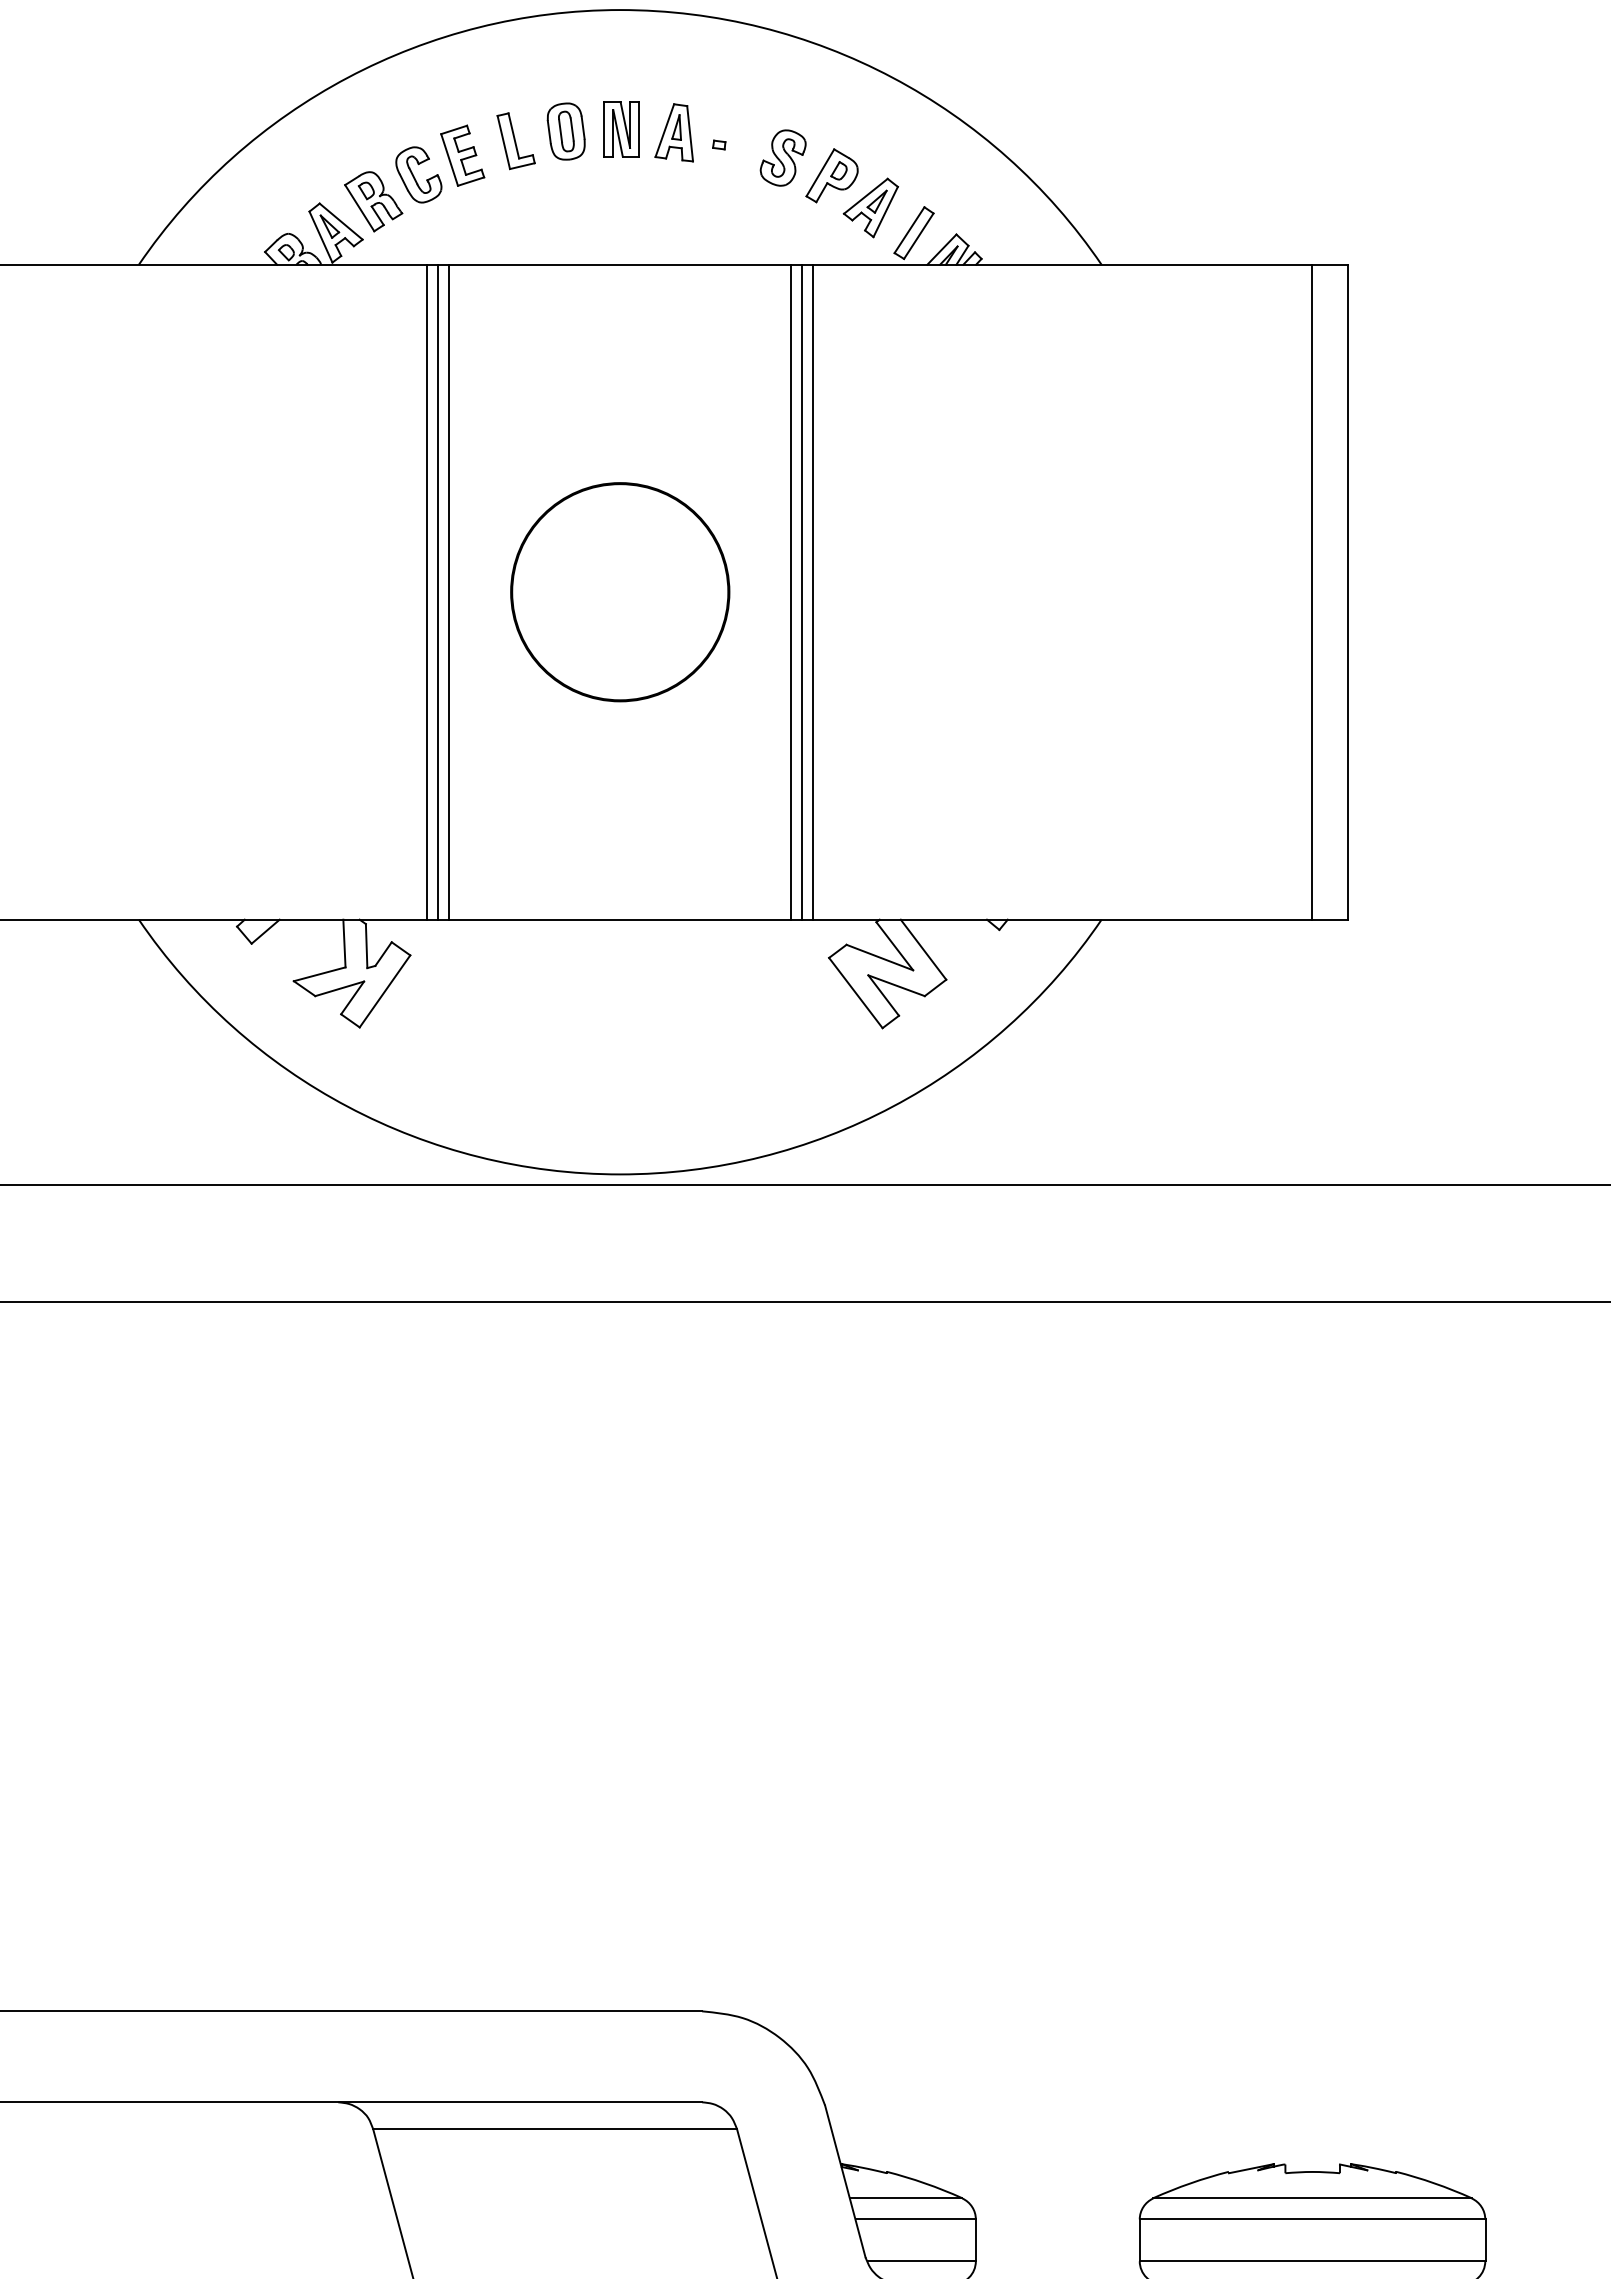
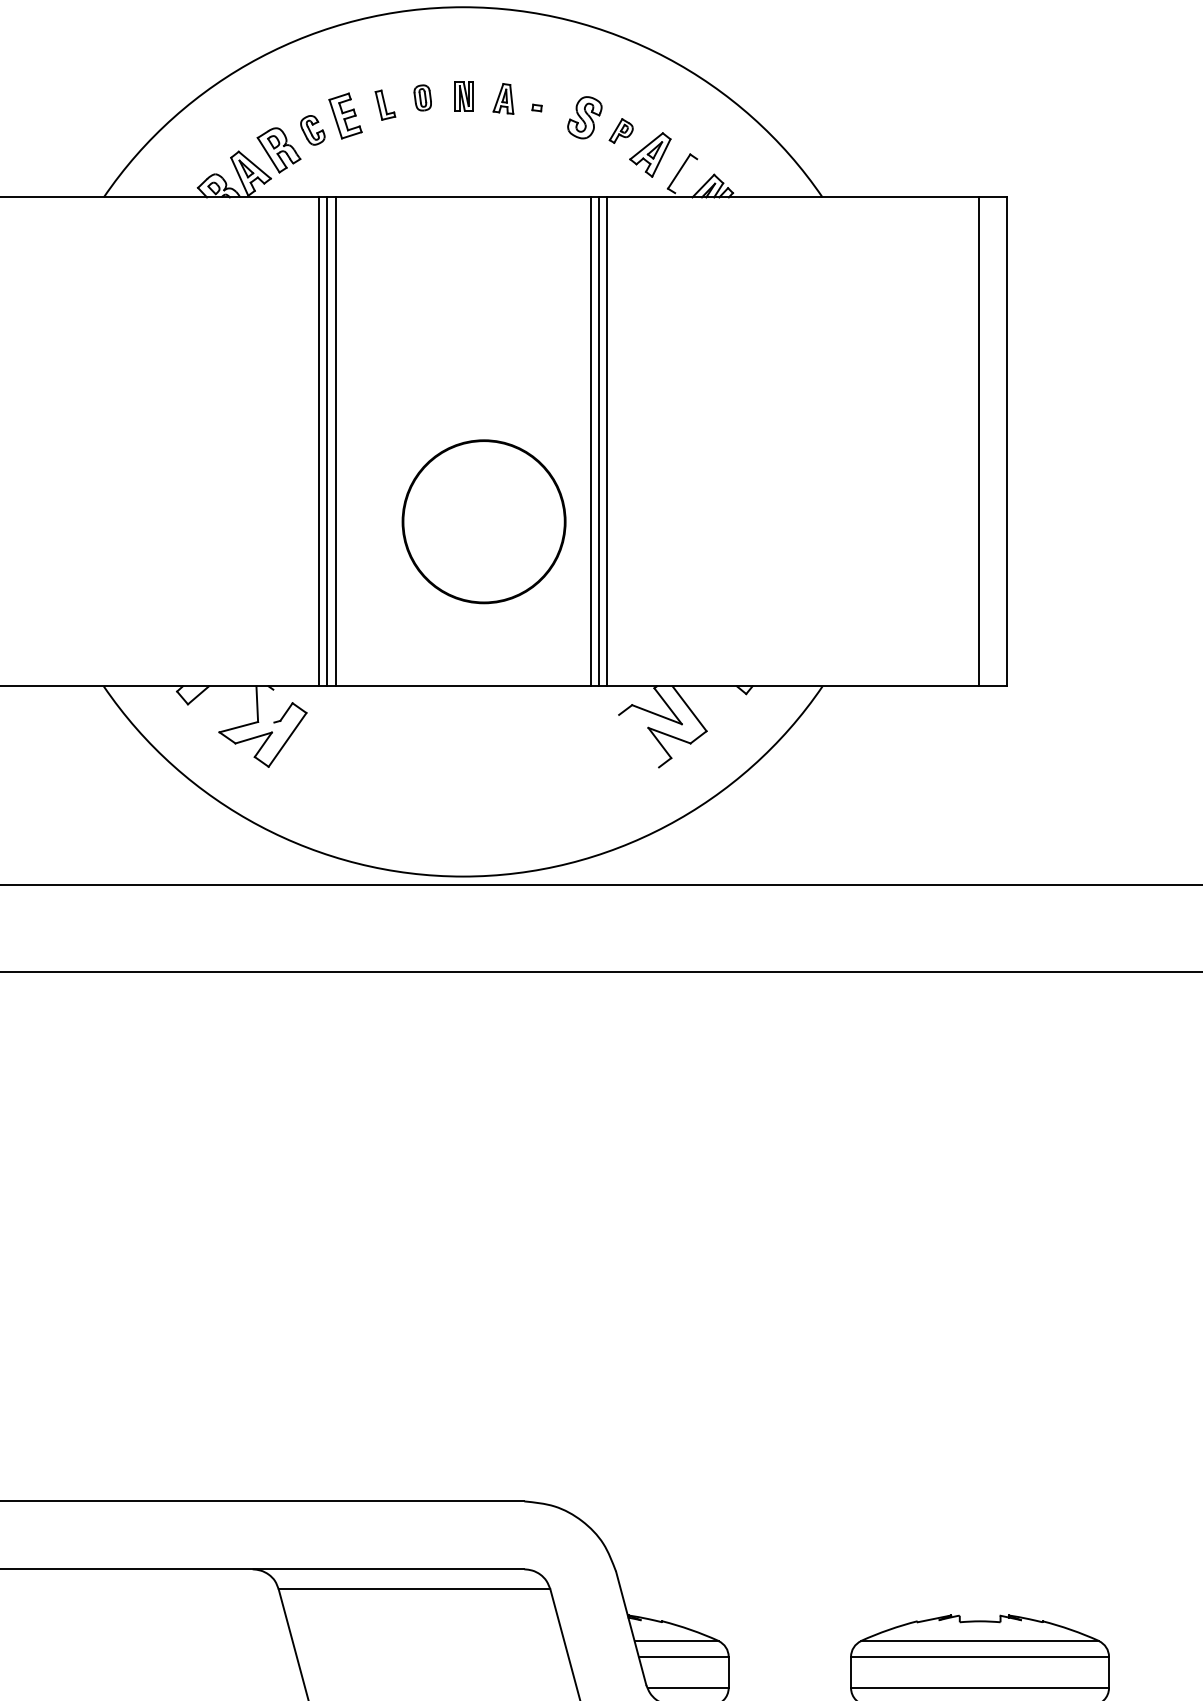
part: (621, 129) -> (464, 96), size x0.7
part: (565, 131) -> (422, 97), size x0.6
part: (673, 132) -> (502, 98), size x0.7
part: (515, 141) -> (384, 105), size x0.7
part: (418, 174) -> (312, 130), size x0.7
part: (831, 175) -> (620, 130), size x0.6
line: (918, 235) -> (685, 175), removed
circle: (620, 592) -> (484, 521), moved
line: (366, 946) -> (273, 706), removed
line: (855, 992) -> (638, 740), removed

